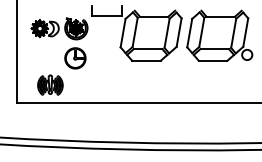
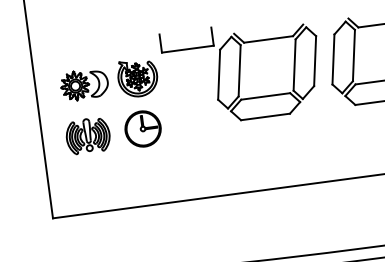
part: (50, 84) -> (88, 134), moved

